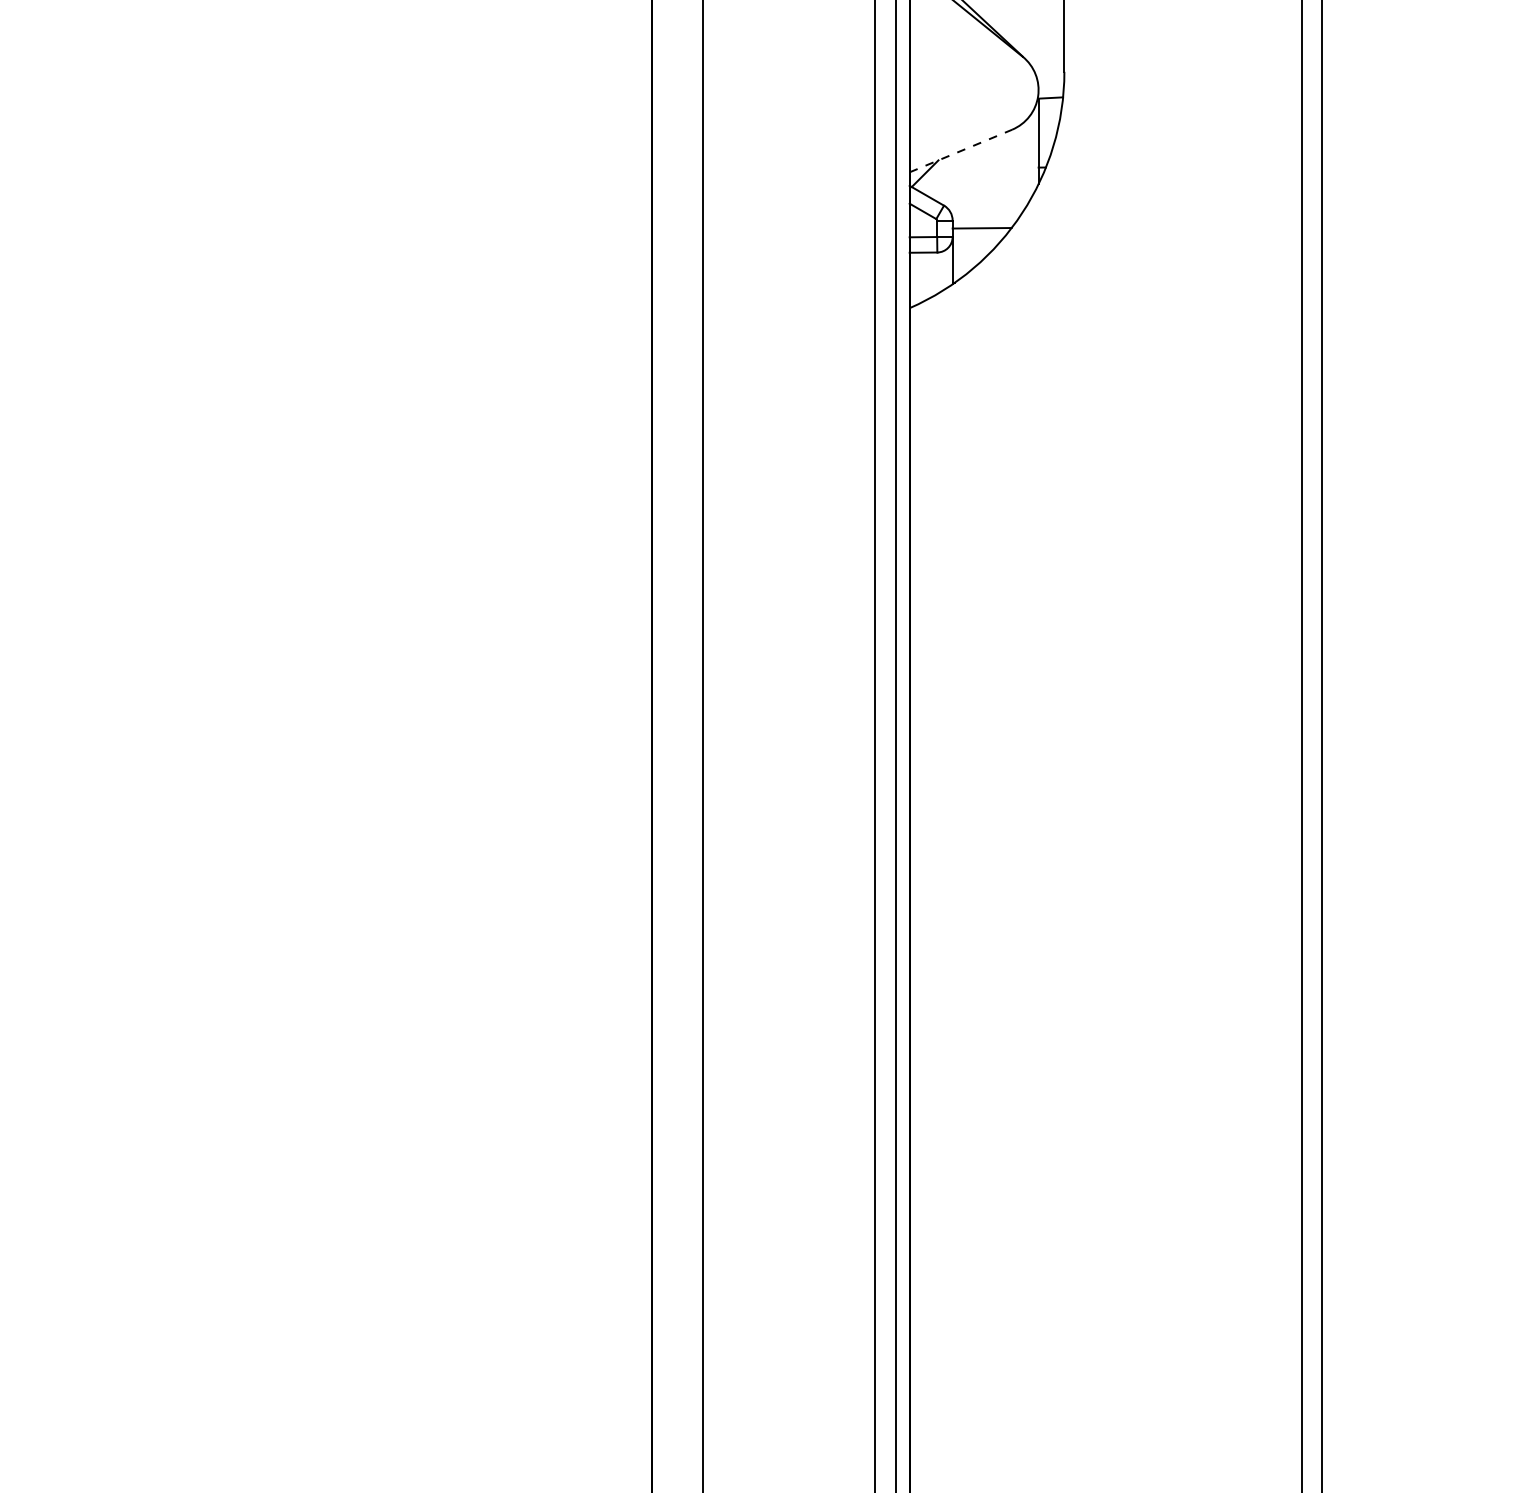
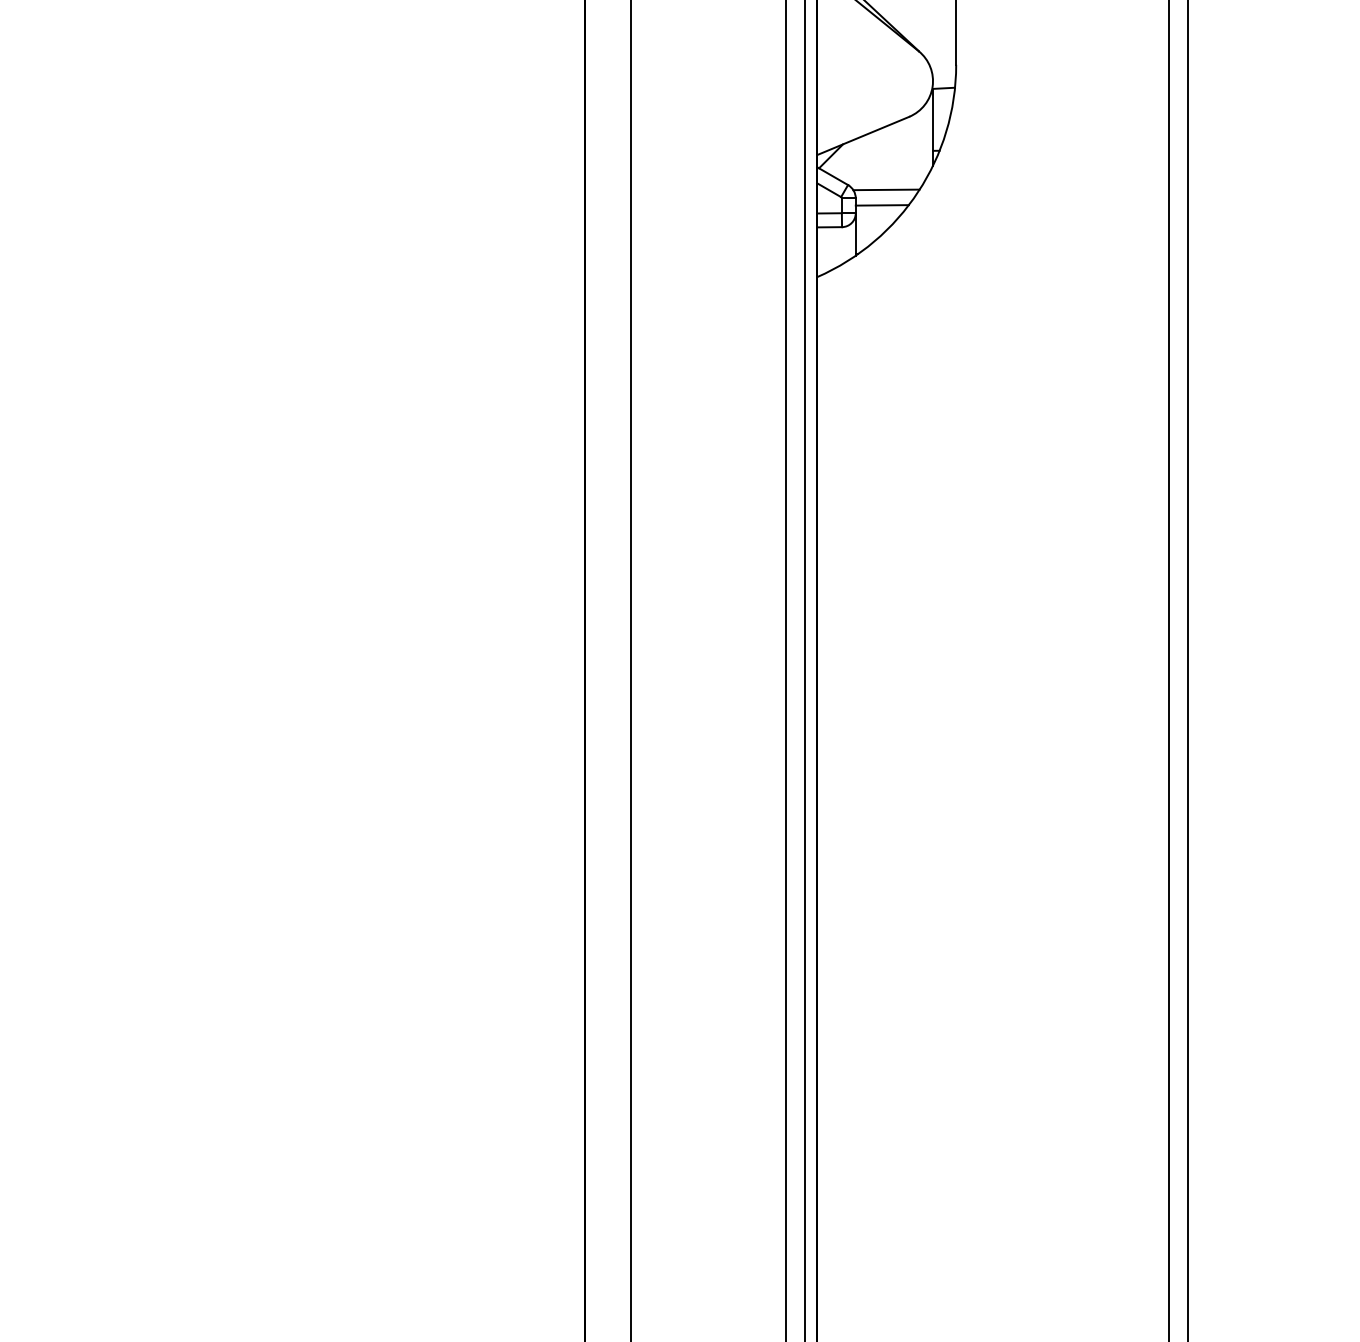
line: (961, 150) -> (863, 135), dashed -> solid
line: (986, 210) -> (886, 189), added

